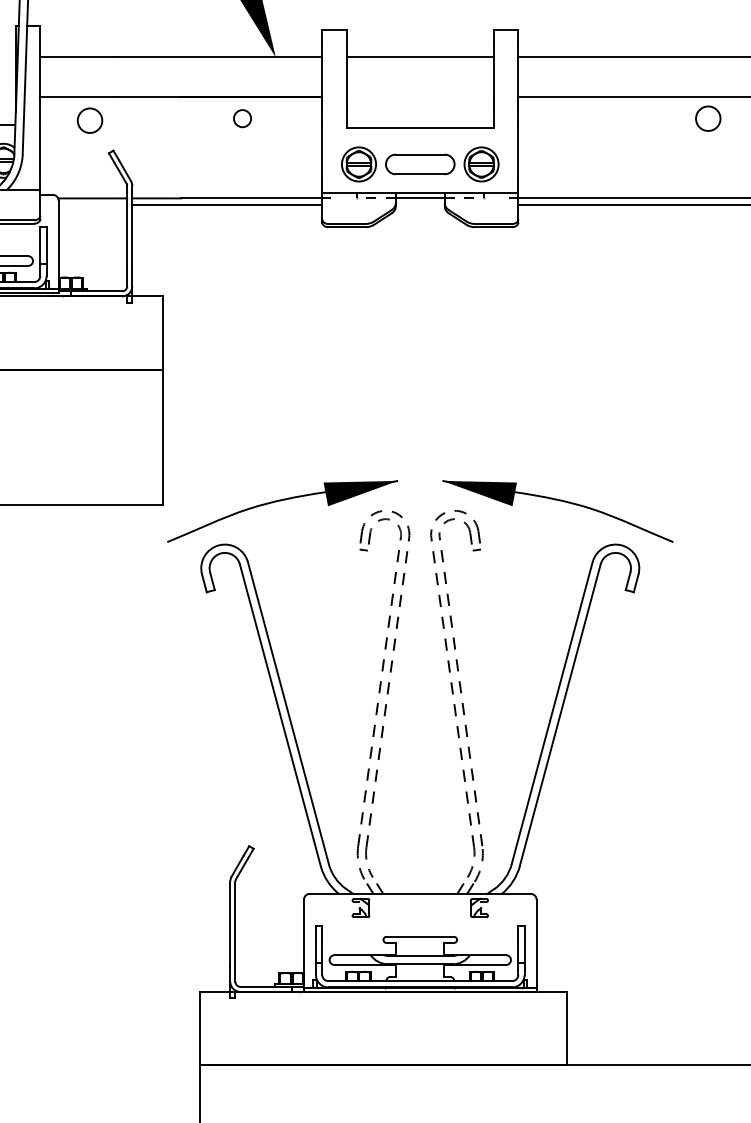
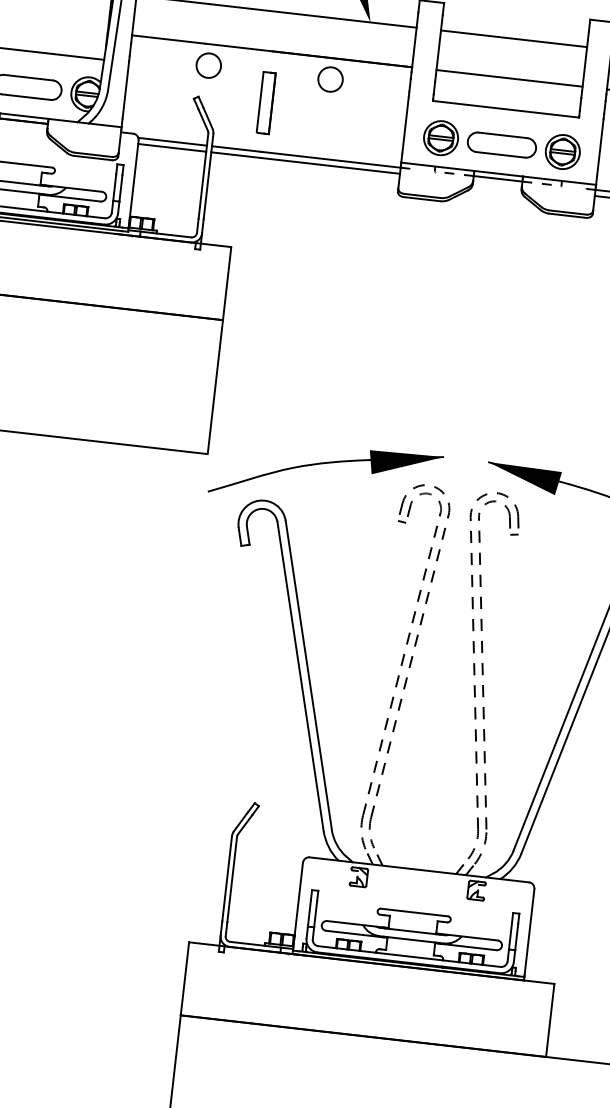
line: (419, 97) -> (508, 78), added
circle: (242, 118) -> (330, 79), size x1.43
circle: (89, 120) -> (208, 65), moved
part: (180, 149) -> (265, 103), added
line: (92, 204) -> (171, 147), added

